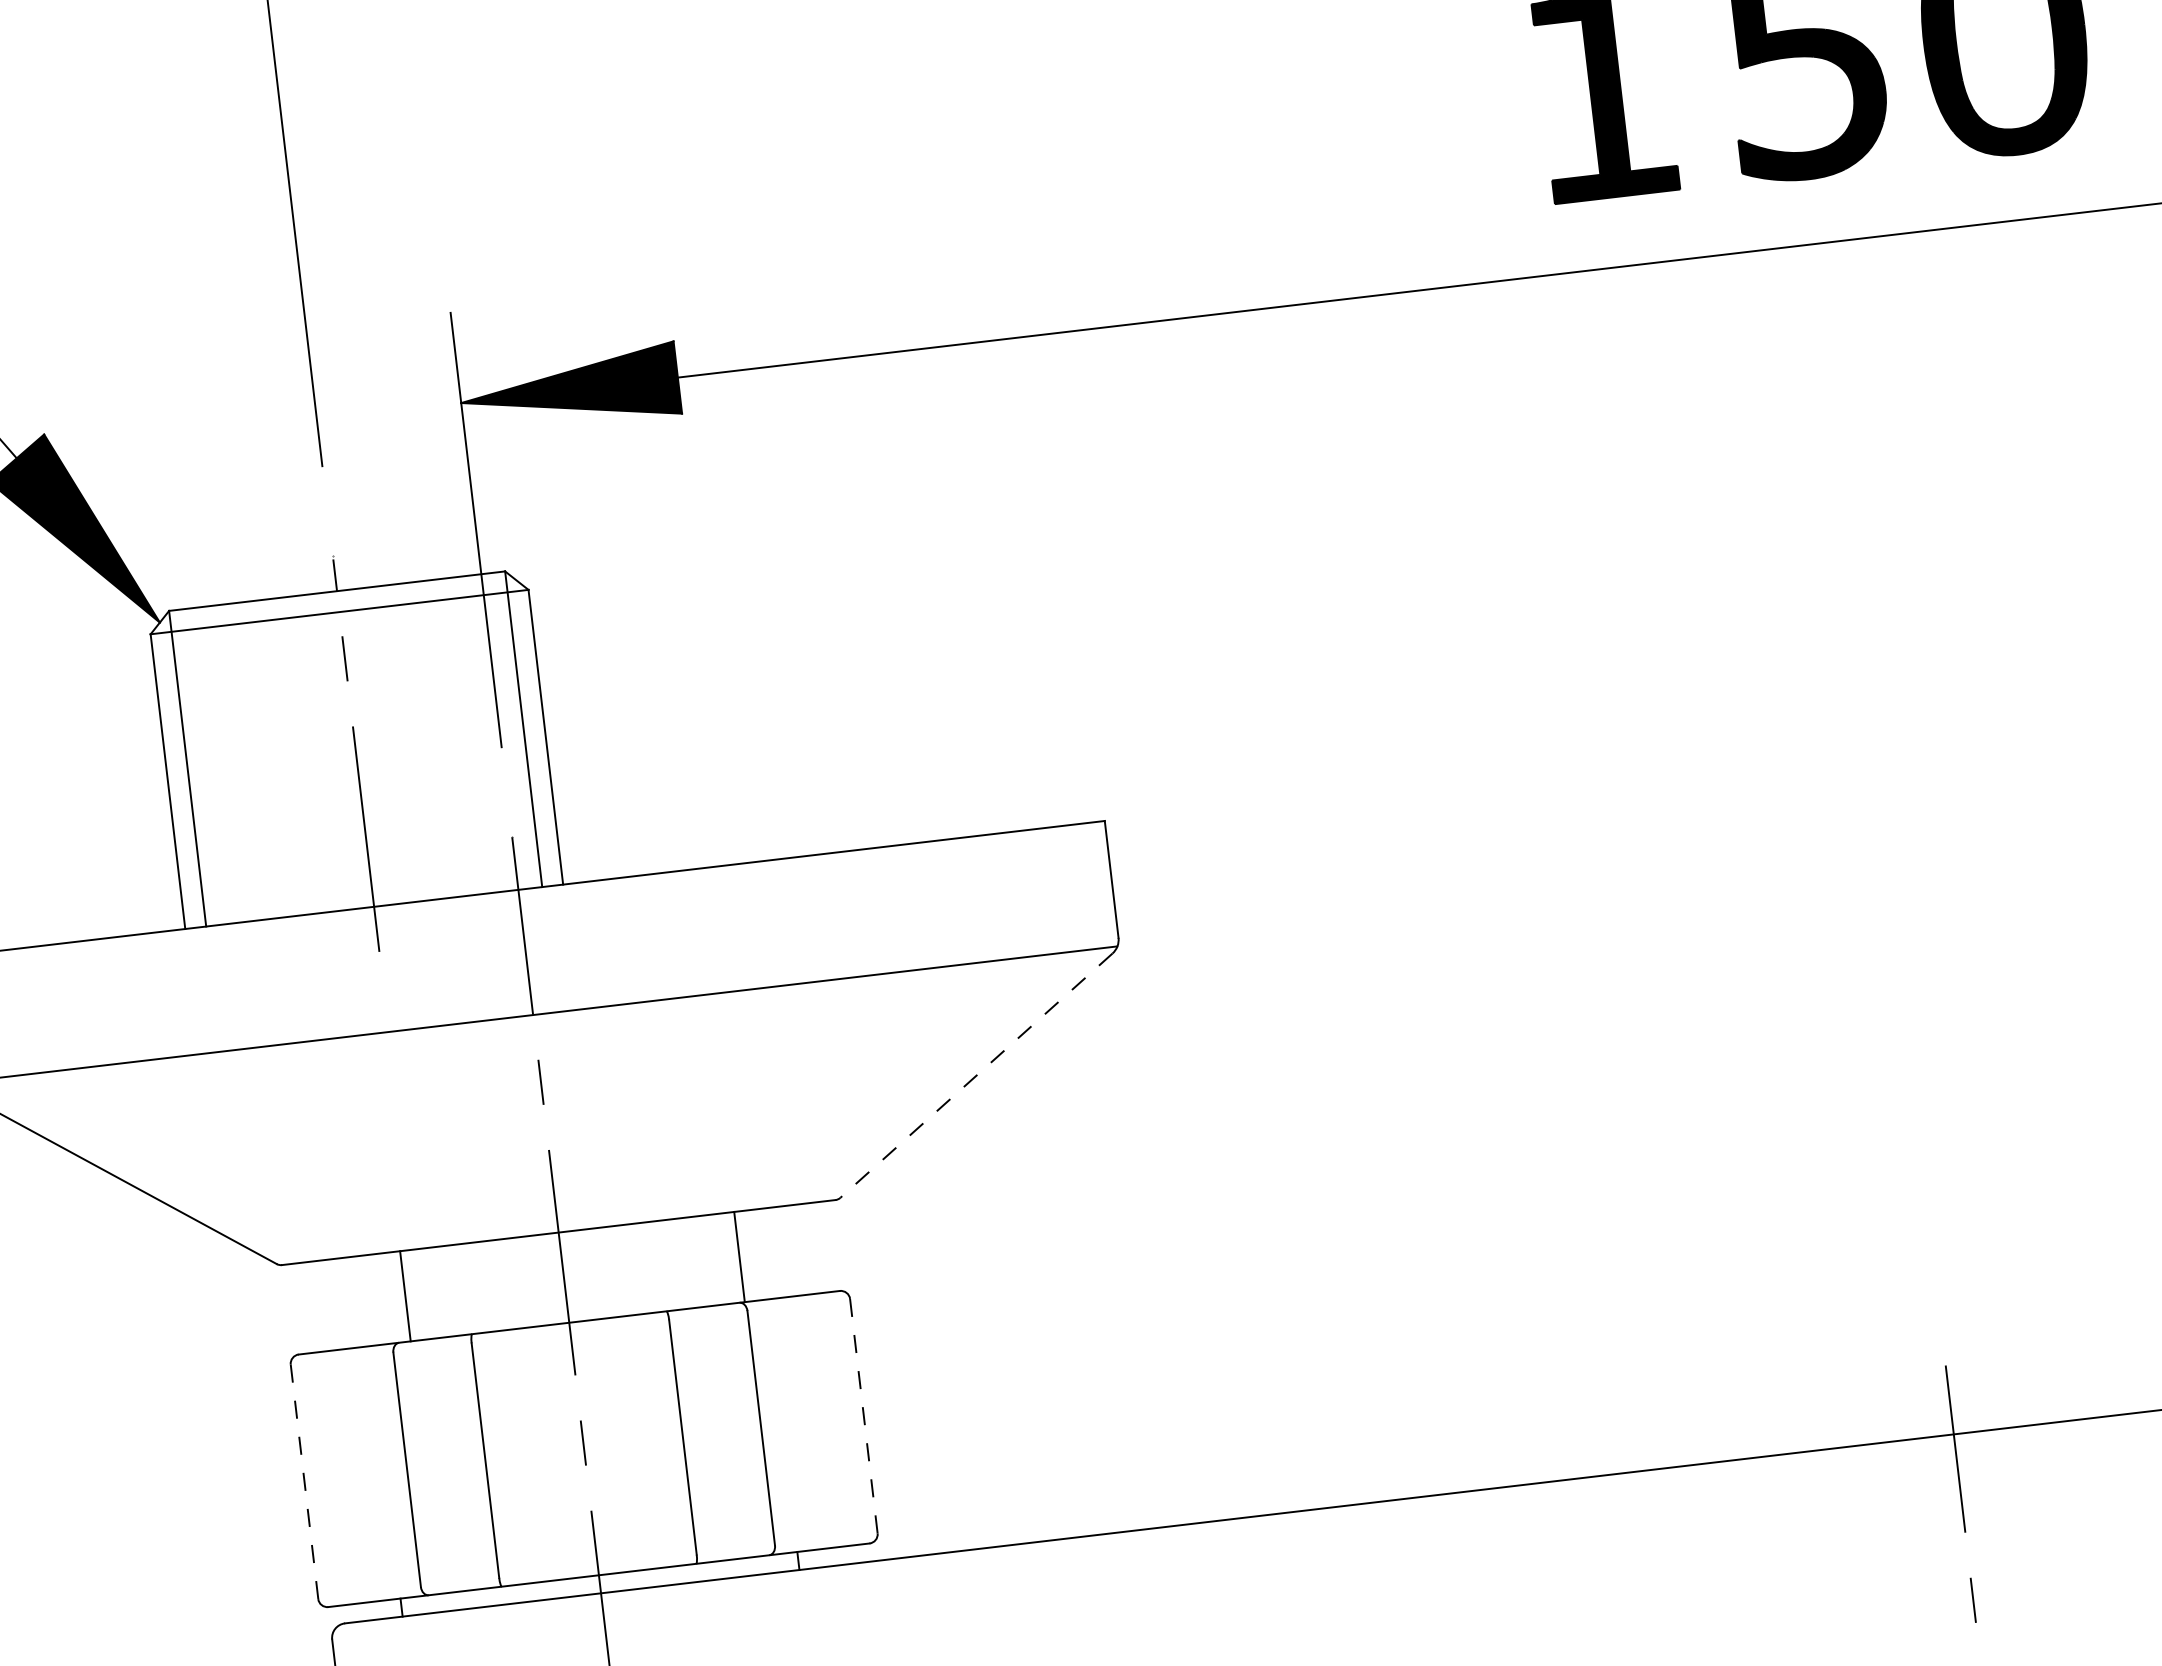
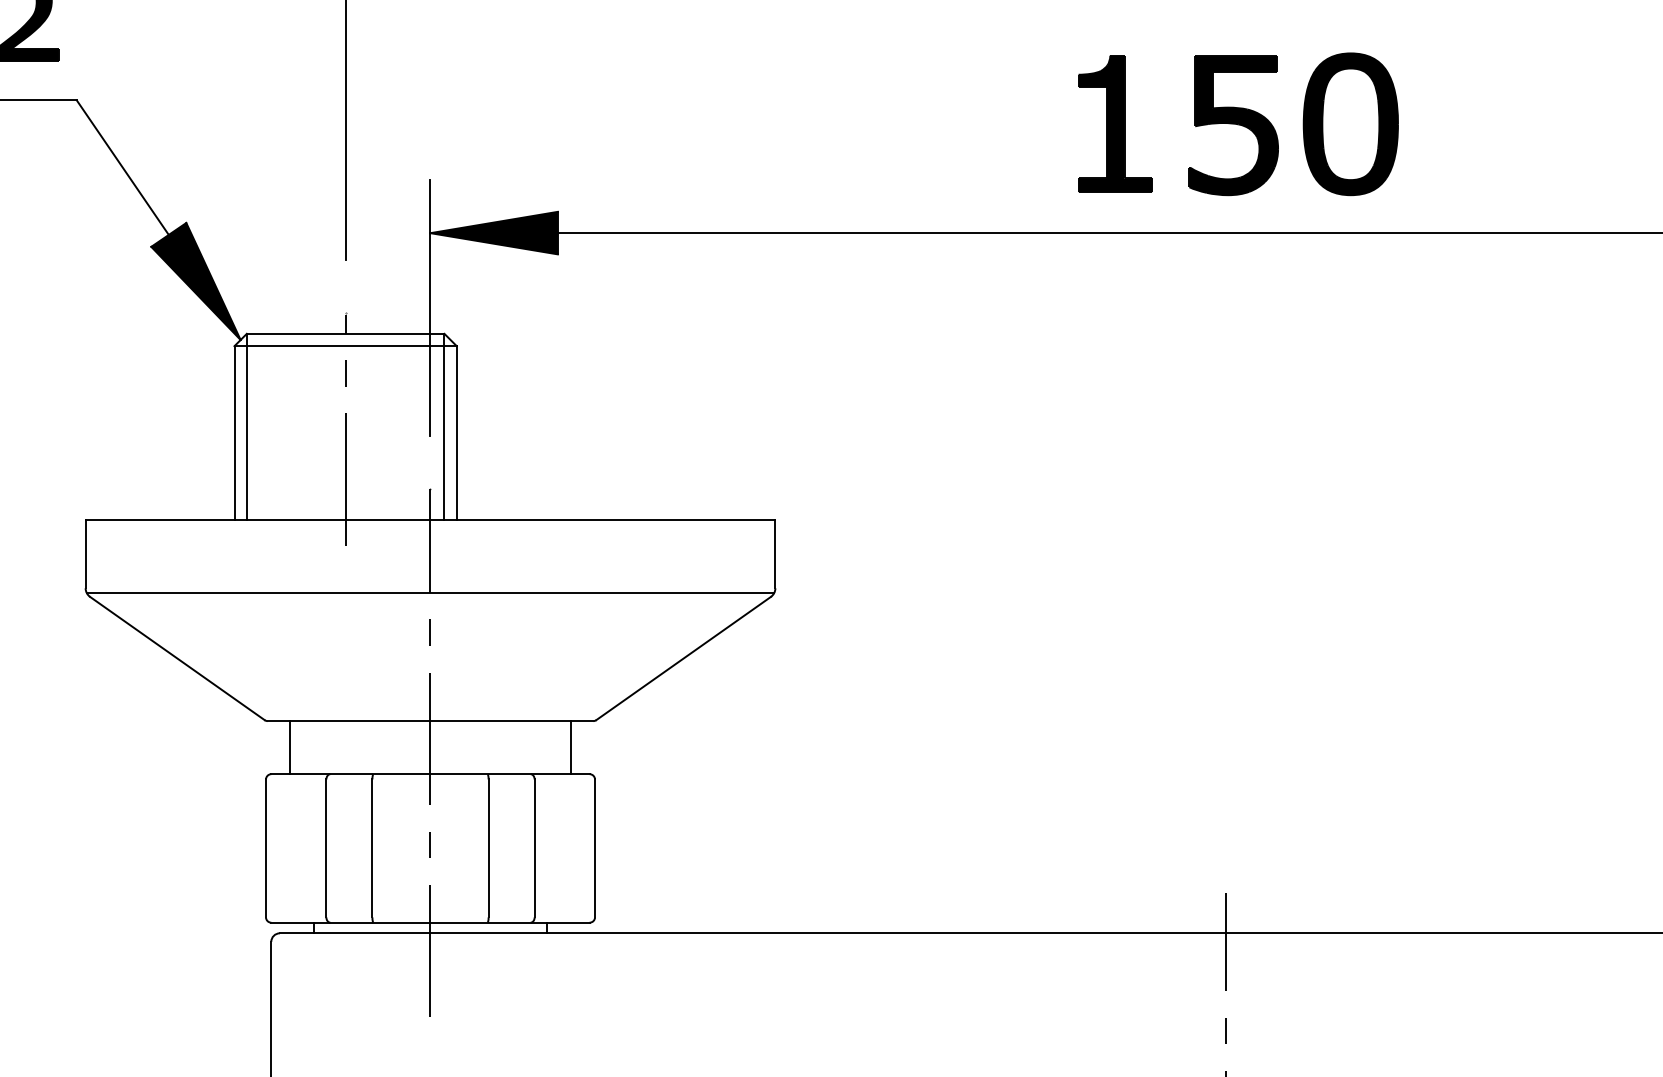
line: (976, 1075) -> (683, 658), dashed -> solid
line: (739, 1256) -> (570, 747), moved
line: (405, 1295) -> (290, 747), moved
line: (864, 1416) -> (595, 848), dashed -> solid
line: (305, 1481) -> (266, 848), dashed -> solid

